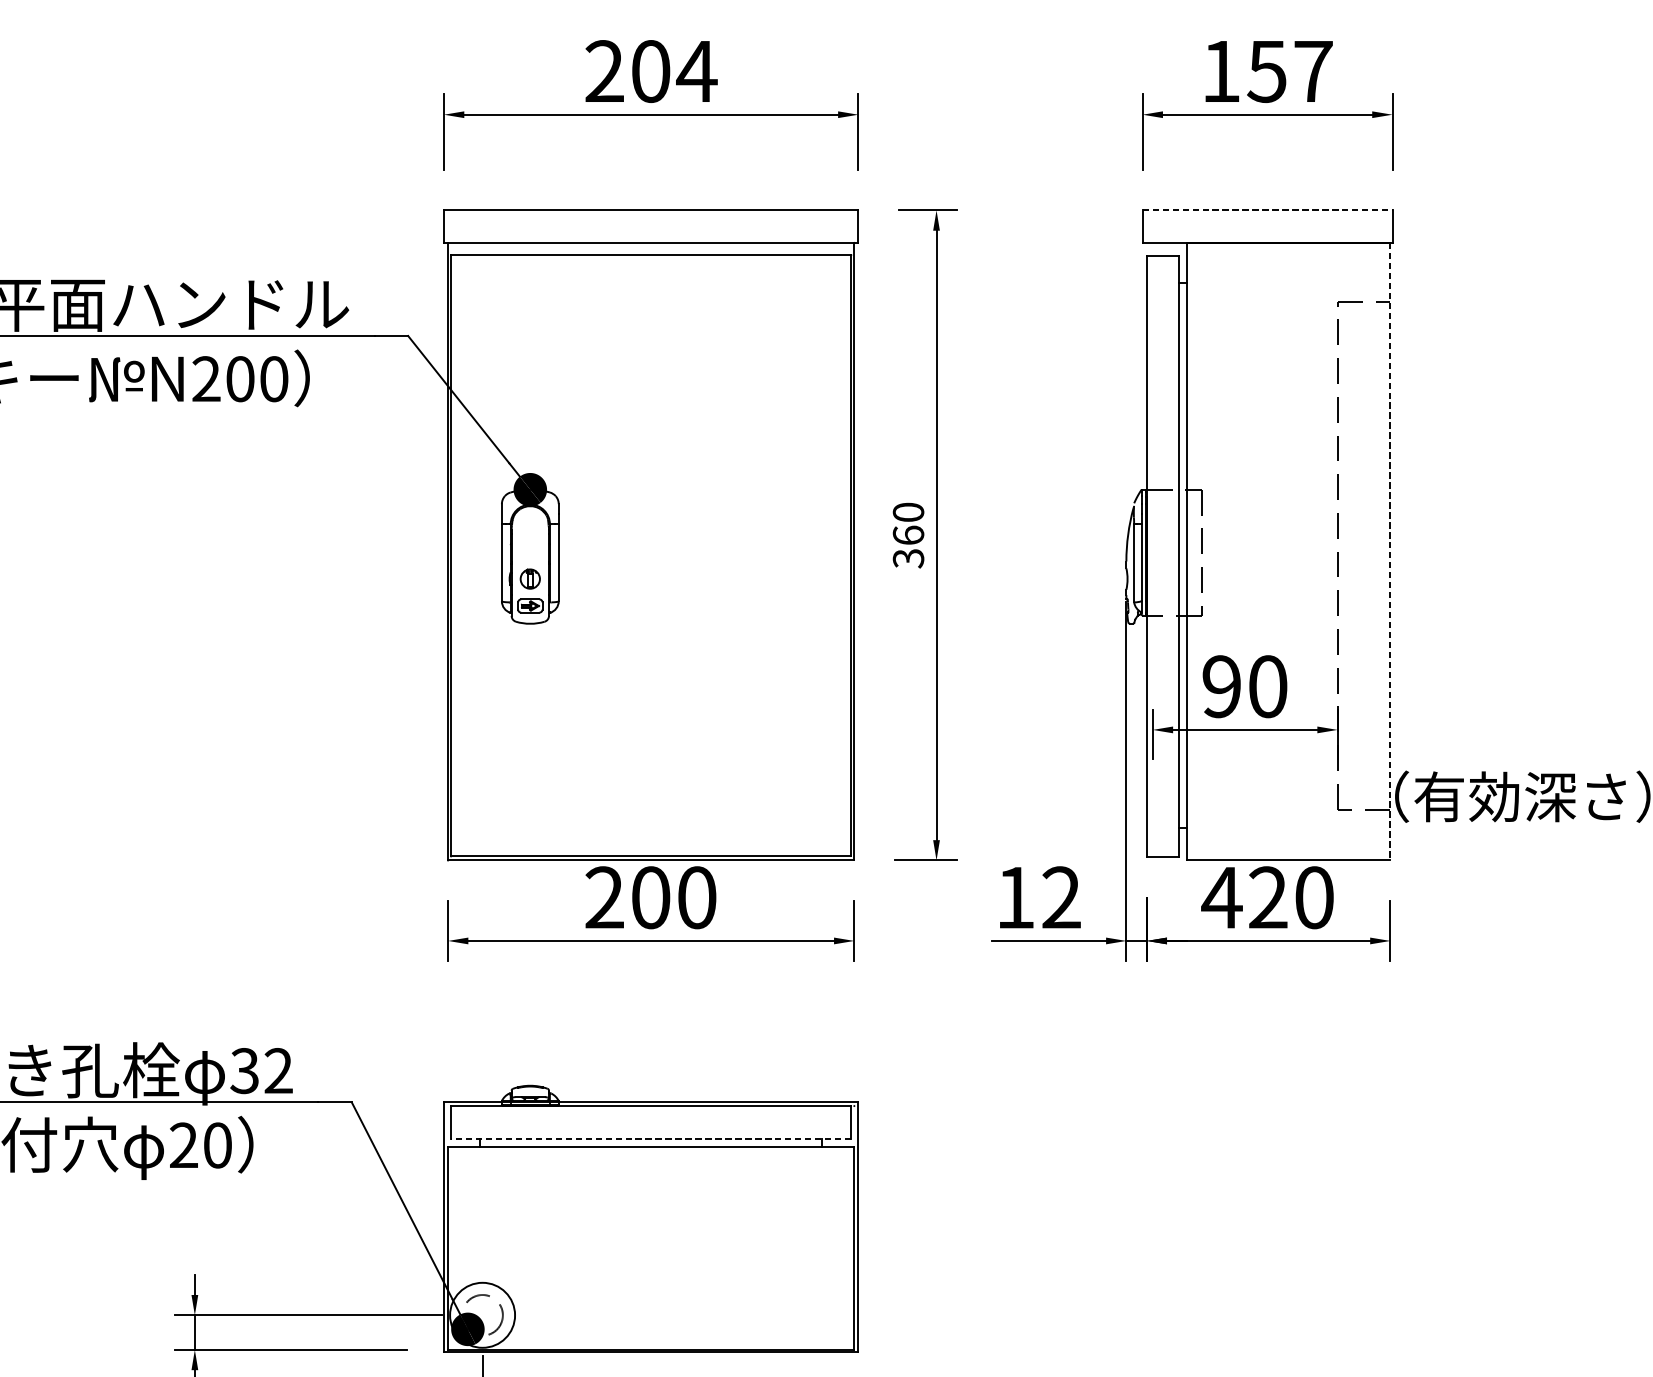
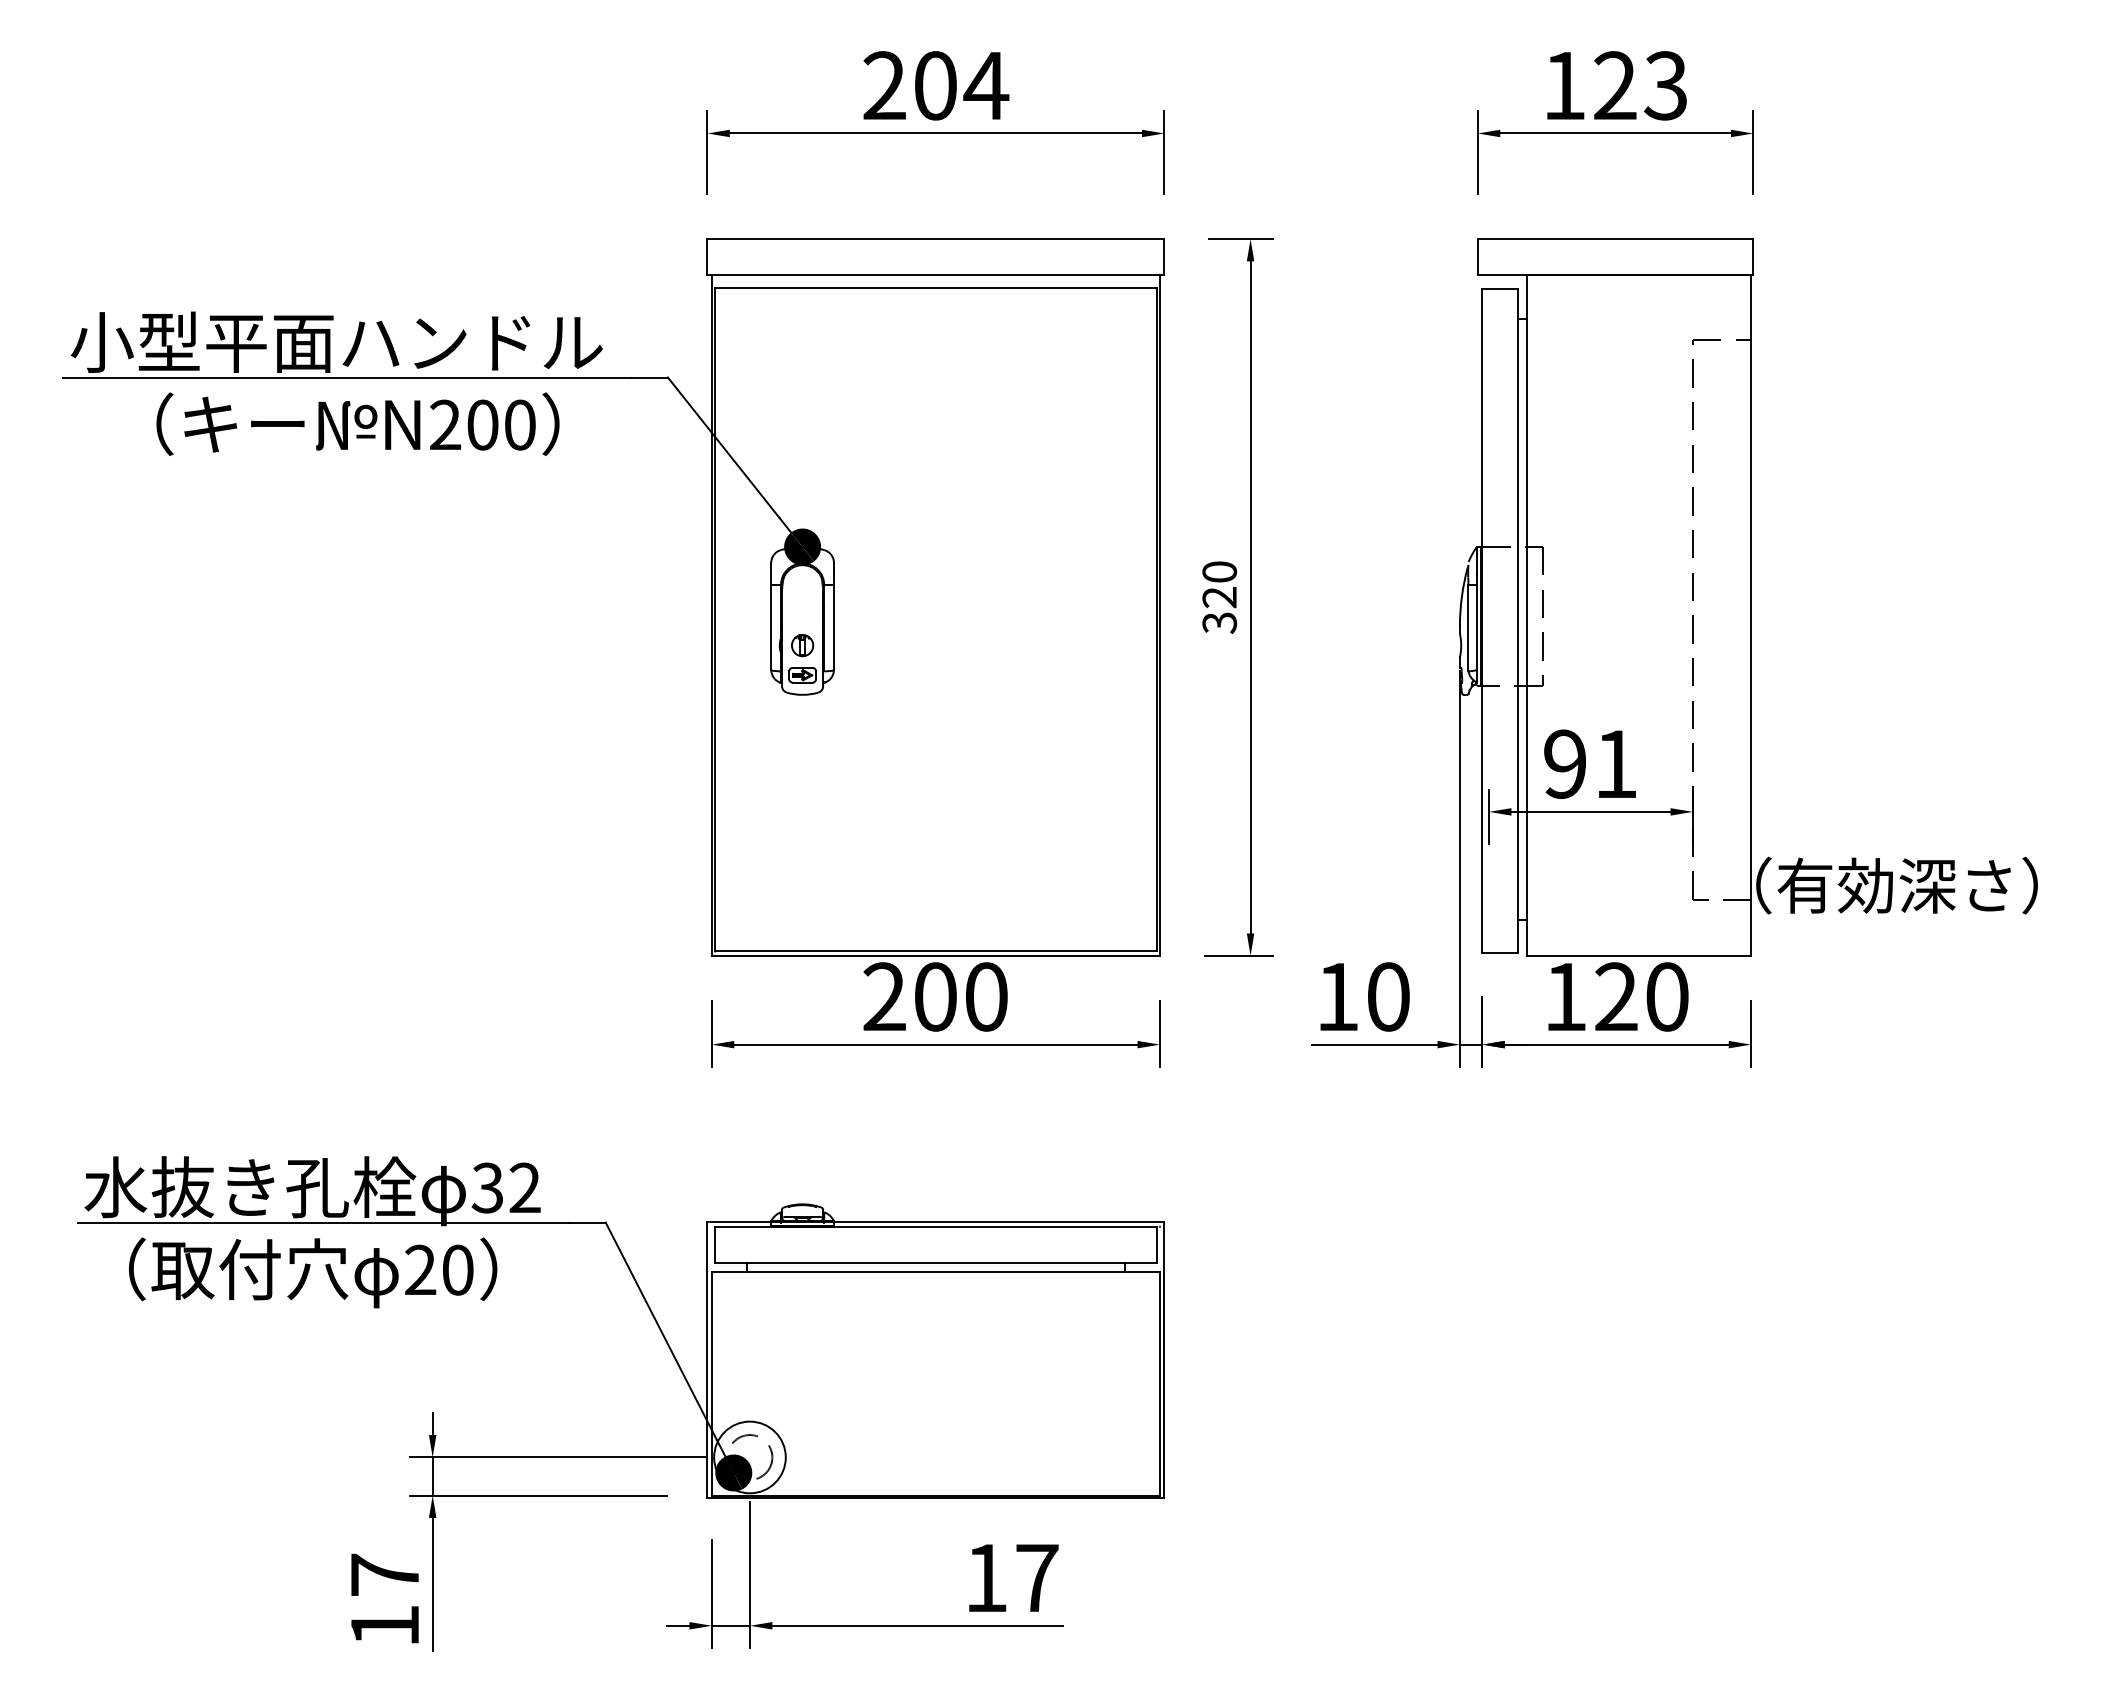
text: (1289, 71) -> (1639, 85), 157 -> 123
line: (1267, 209) -> (1615, 238), dashed -> solid
text: (908, 535) -> (1219, 597), 360 -> 320
line: (1390, 551) -> (1751, 615), dashed -> solid
text: (1268, 686) -> (1616, 763), 90 -> 91
text: (1061, 897) -> (1388, 996), 12 -> 10
text: (1222, 897) -> (1565, 996), 420 -> 120
line: (650, 1138) -> (935, 1262), dashed -> solid

